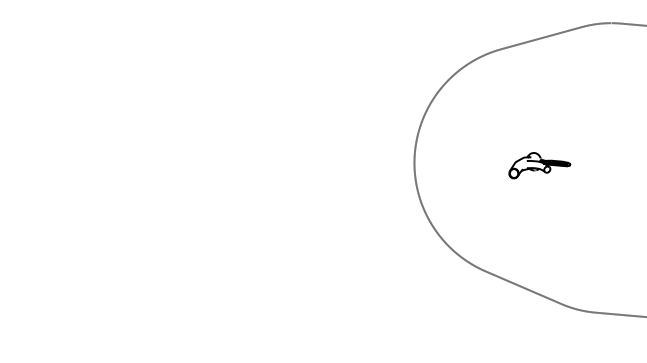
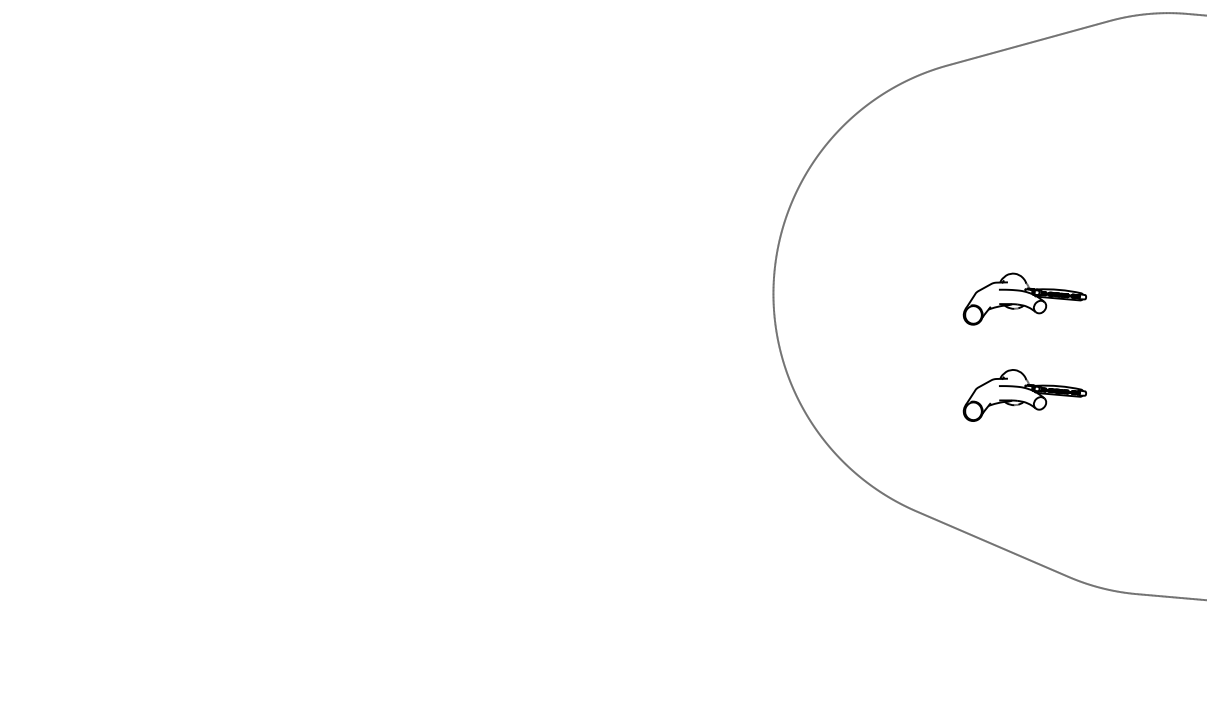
part: (539, 213) -> (1024, 395), added

